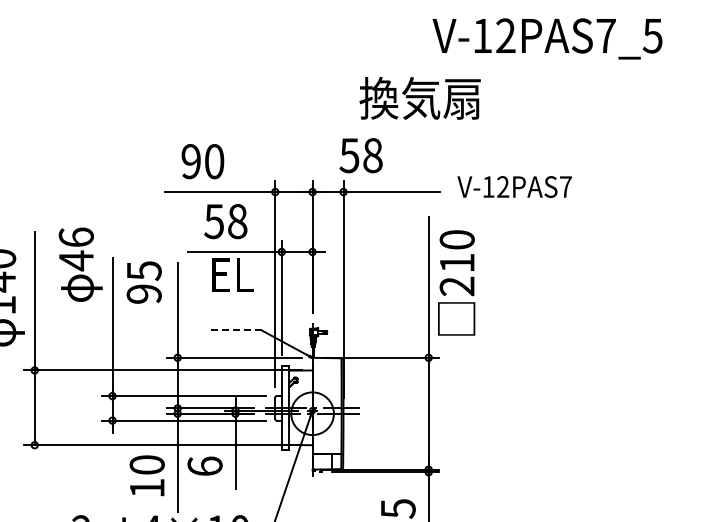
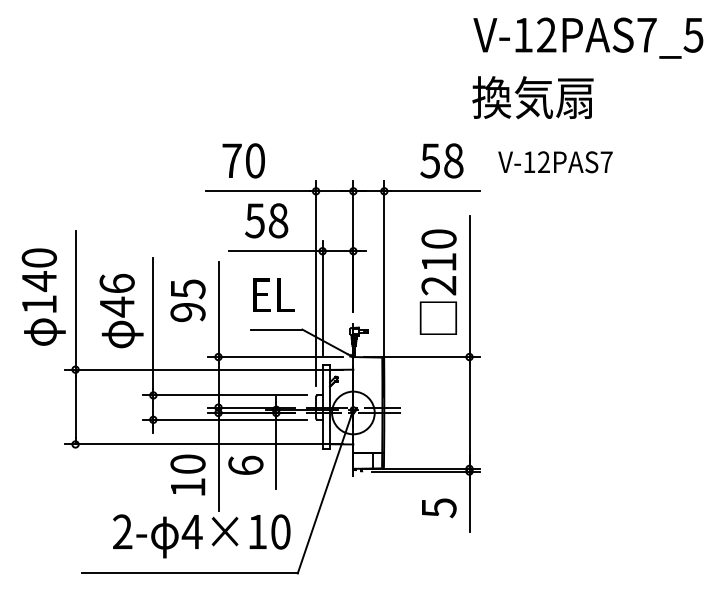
text: (419, 98) -> (532, 97), moved
text: (360, 155) -> (441, 160), moved
text: (190, 161) -> (231, 160), 90 -> 70
text: (514, 187) -> (555, 162), moved
text: (80, 265) -> (121, 311), moved
text: (232, 274) -> (273, 294), moved
text: (143, 282) -> (187, 300), moved
text: (455, 282) -> (437, 281), moved
line: (235, 330) -> (276, 329), dashed -> solid

